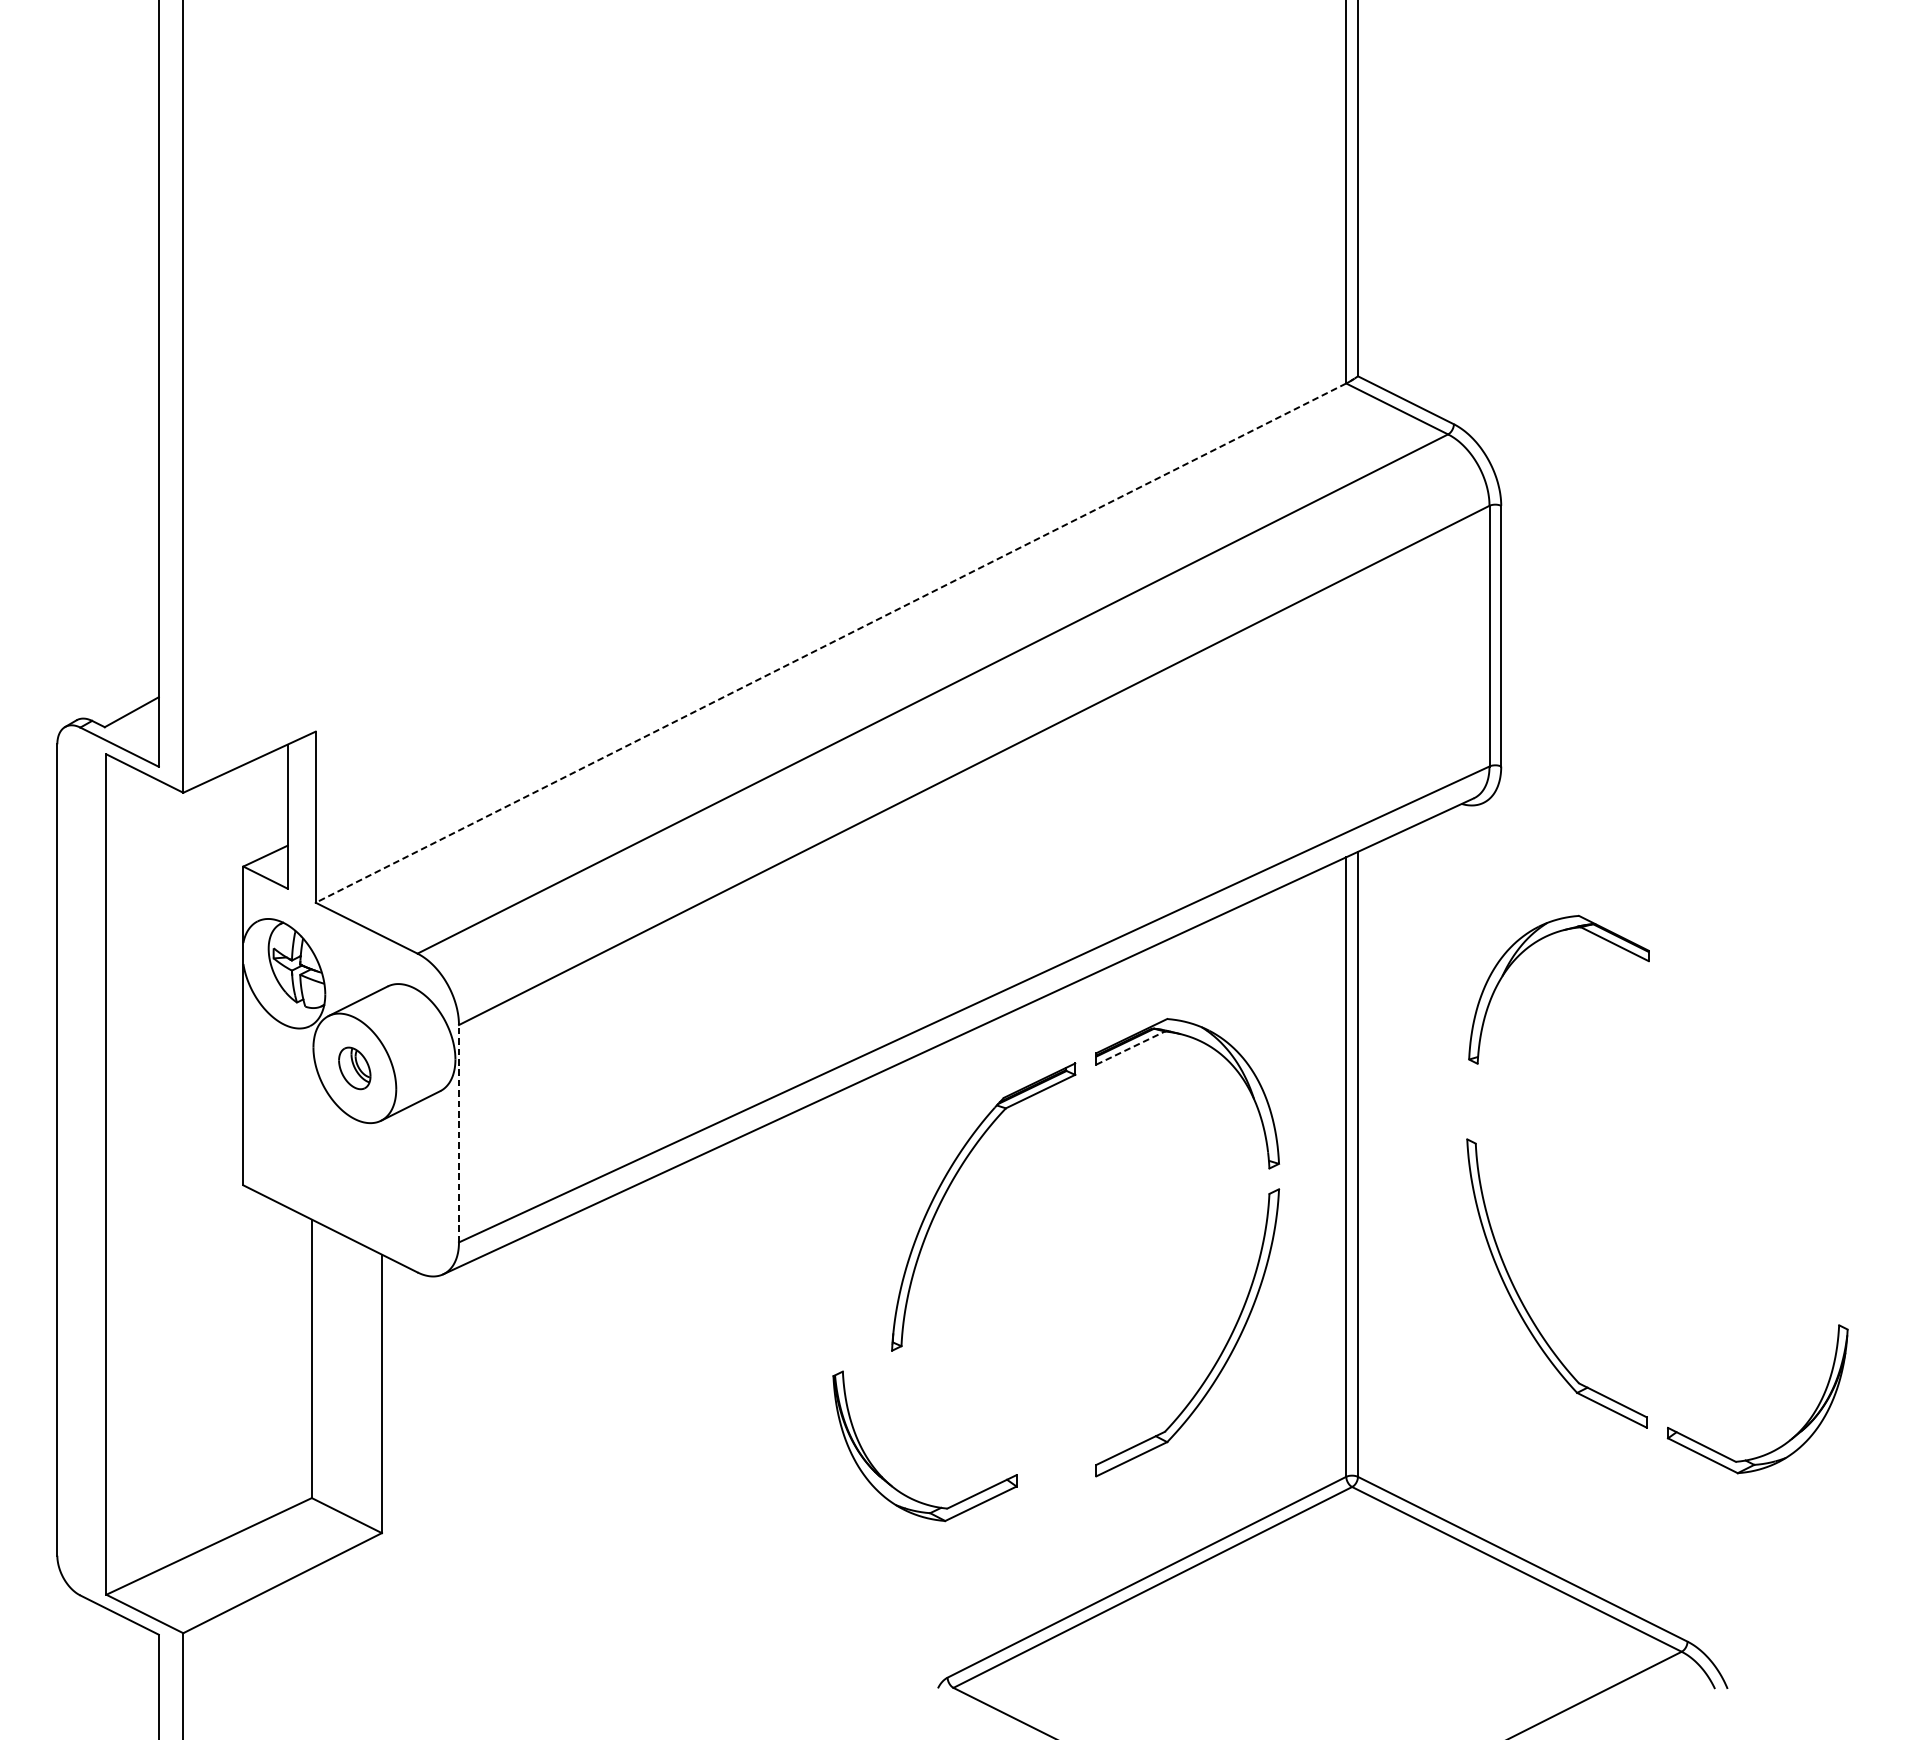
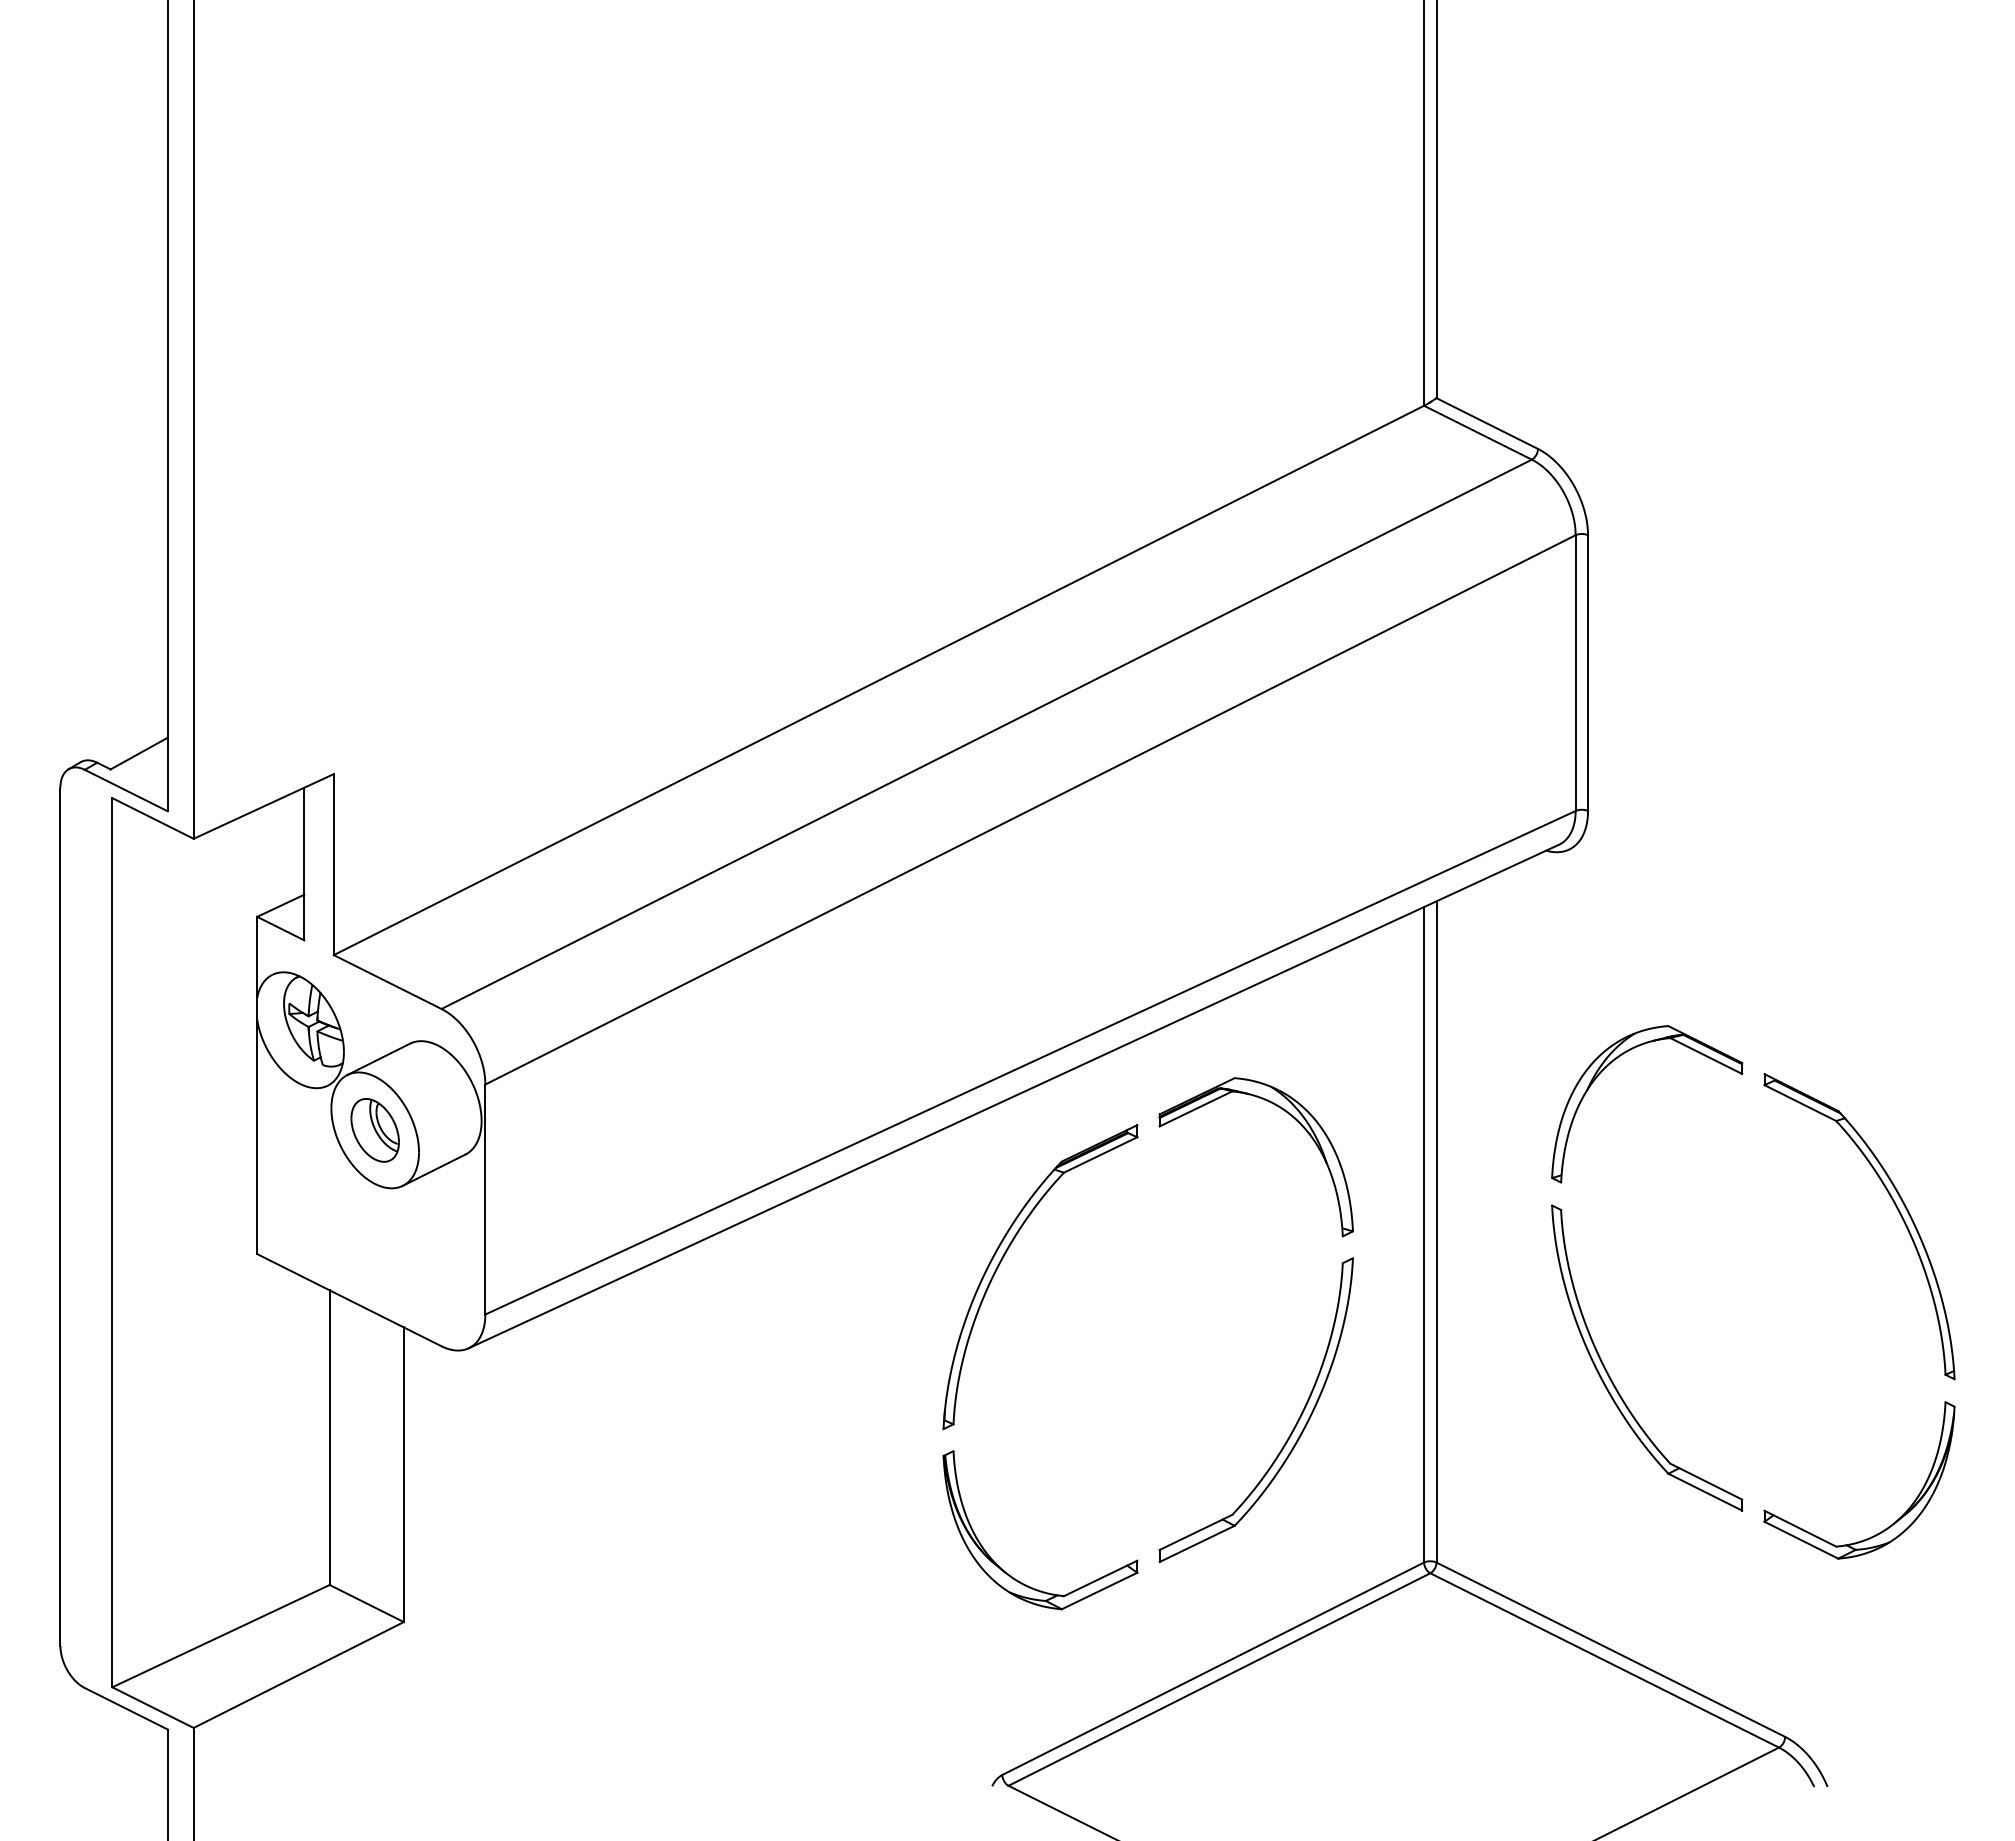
line: (830, 643) -> (878, 680), dashed -> solid
part: (1524, 952) -> (1610, 1064), moved
line: (1131, 1047) -> (1196, 1108), dashed -> solid
part: (354, 1068) -> (374, 1130), size x1.43
line: (459, 1133) -> (485, 1199), dashed -> solid
part: (1792, 1142) -> (1896, 1208), added
part: (894, 1487) -> (1008, 1573), moved

